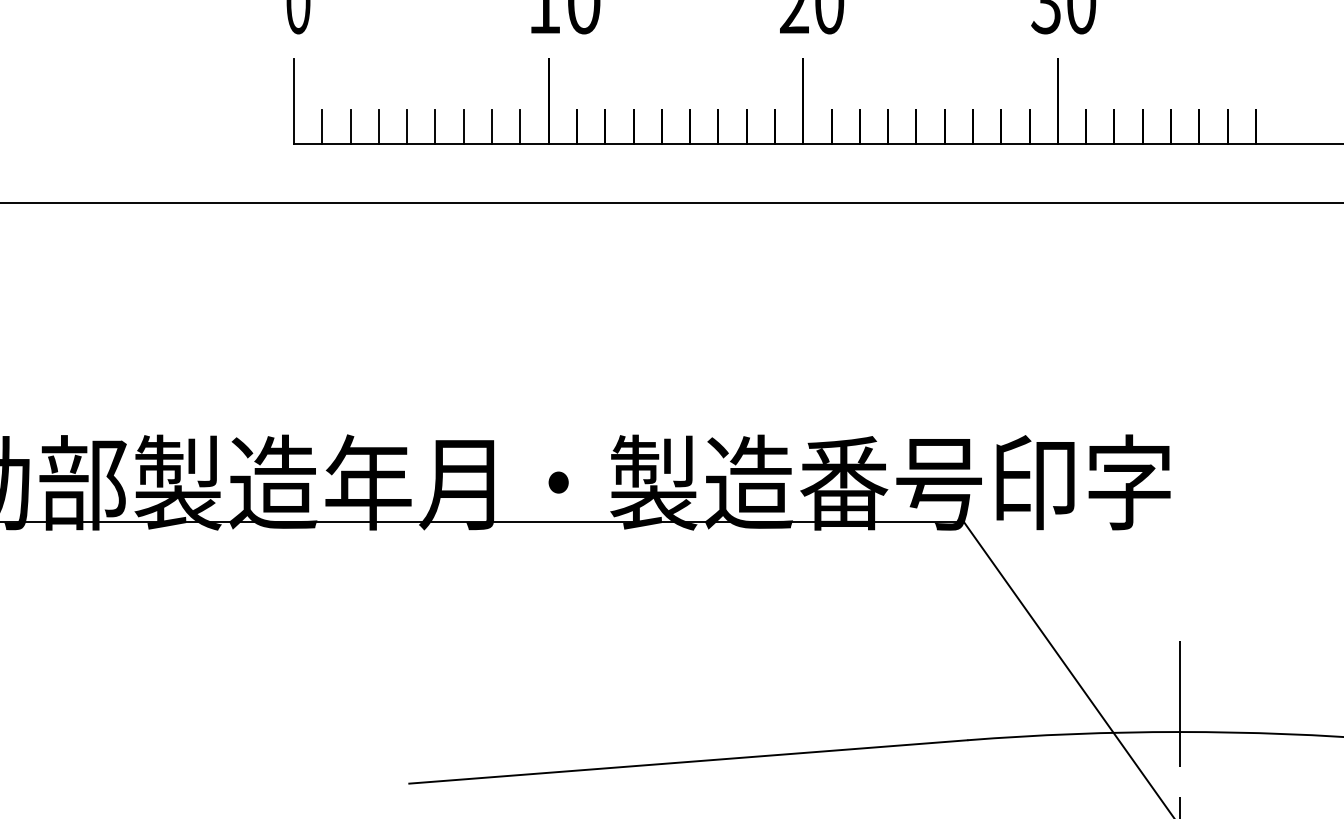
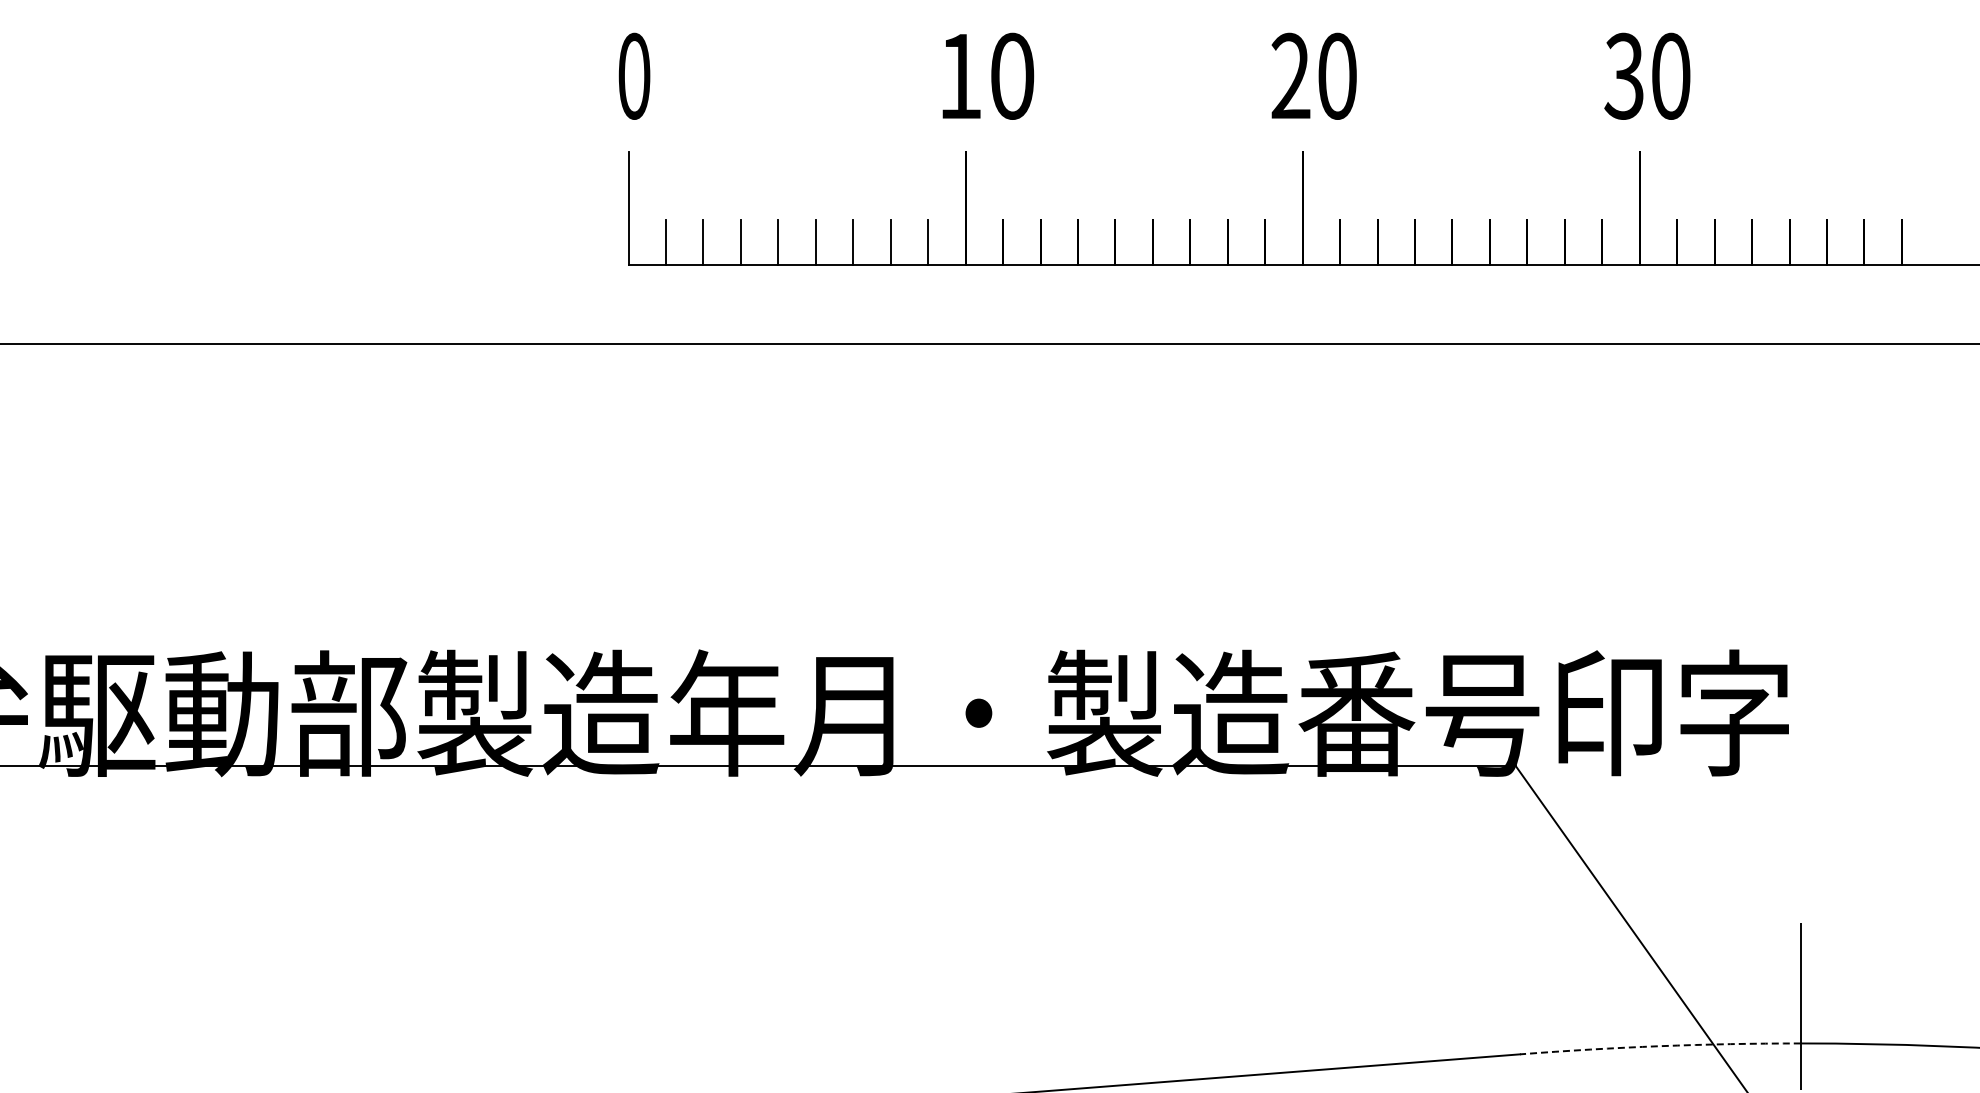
arc: (1073, 734) -> (1660, 1046), solid -> dashed

